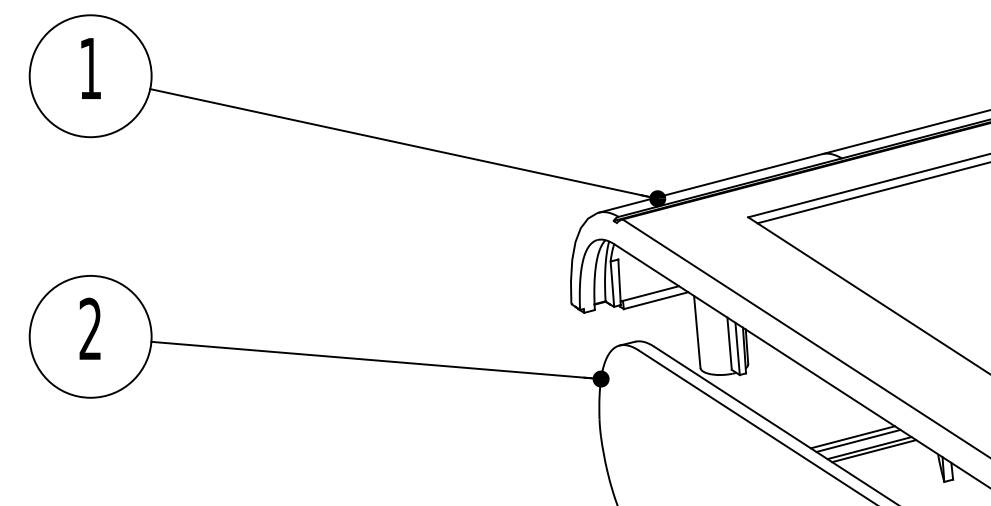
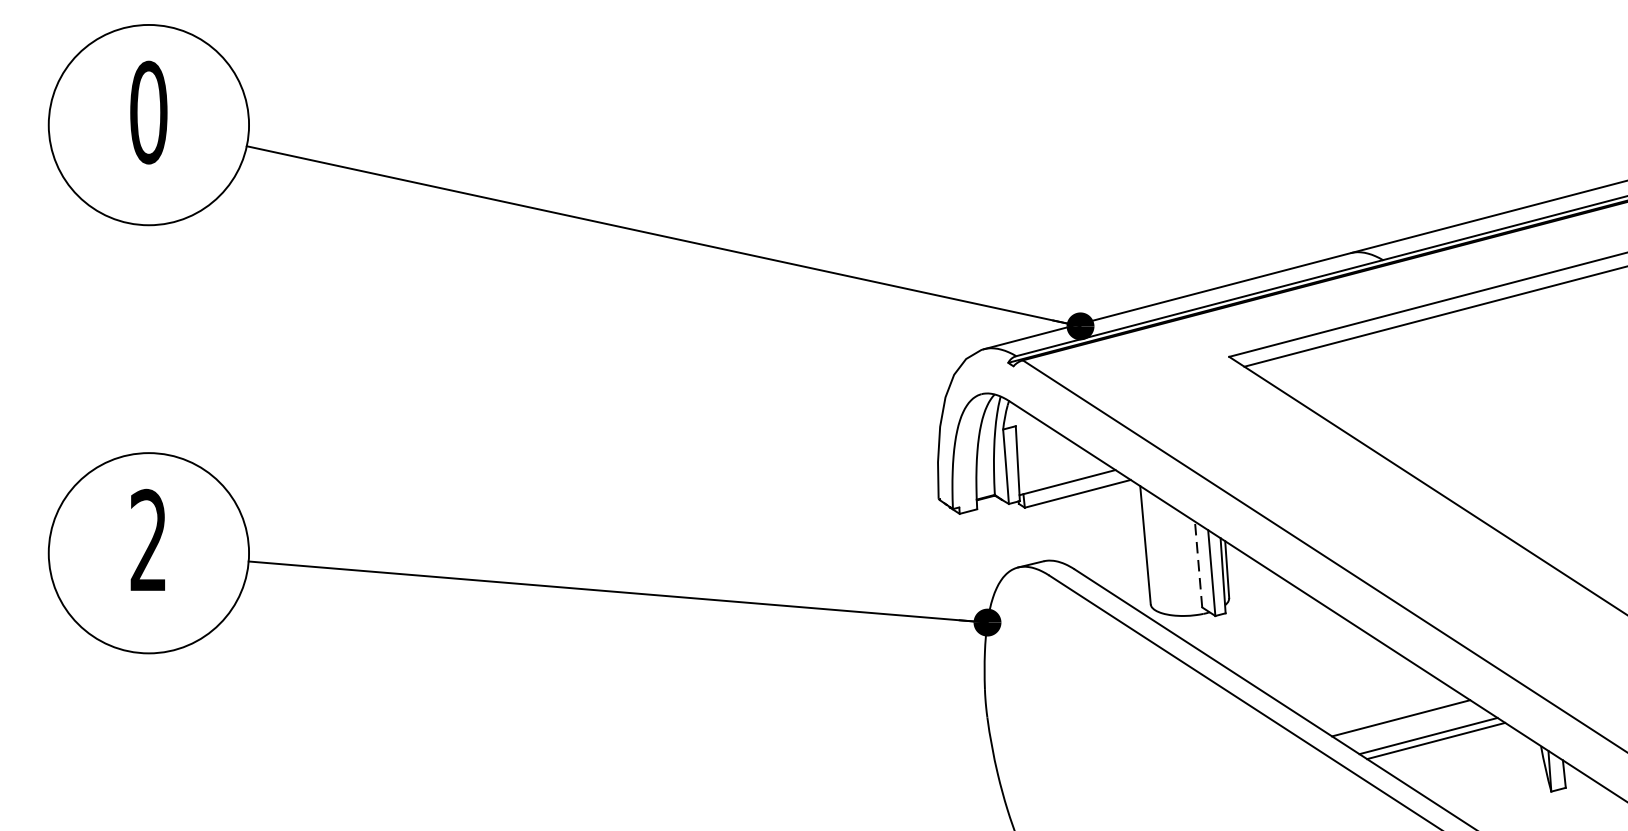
text: (90, 68) -> (148, 112), 1 -> 0
line: (729, 343) -> (1198, 564), solid -> dashed
line: (858, 440) -> (1410, 723), removed

